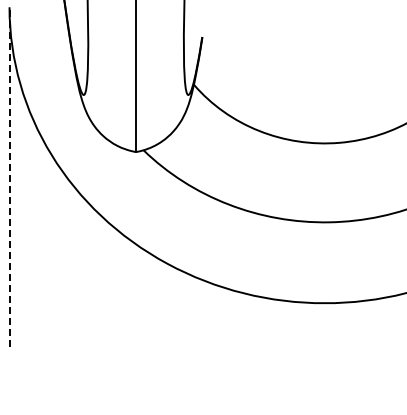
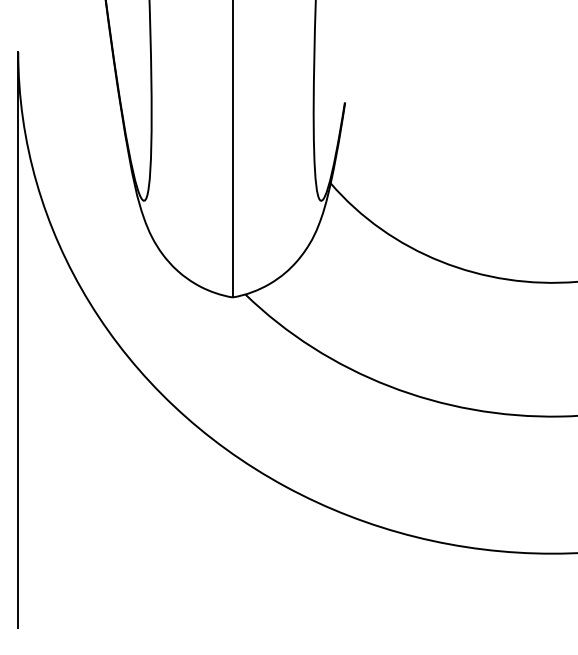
line: (9, 177) -> (18, 340), dashed -> solid

